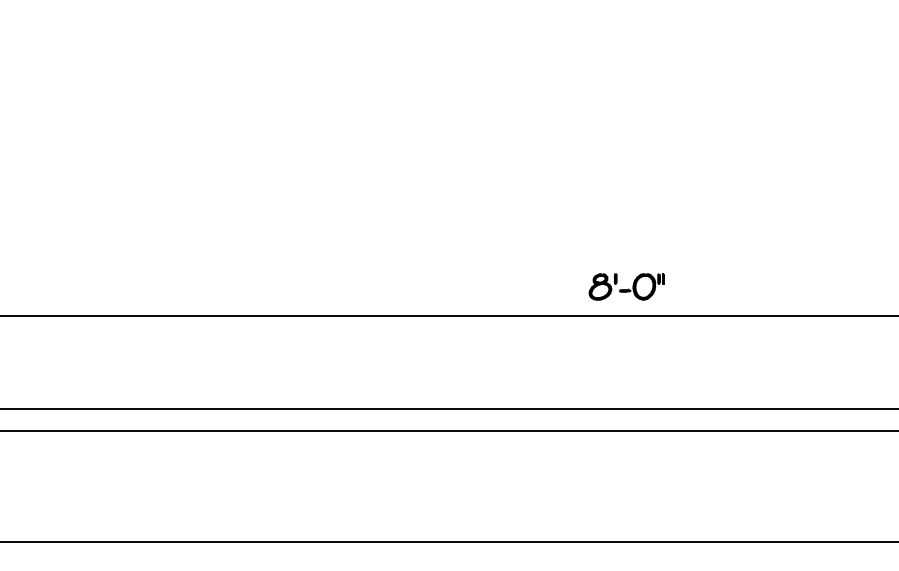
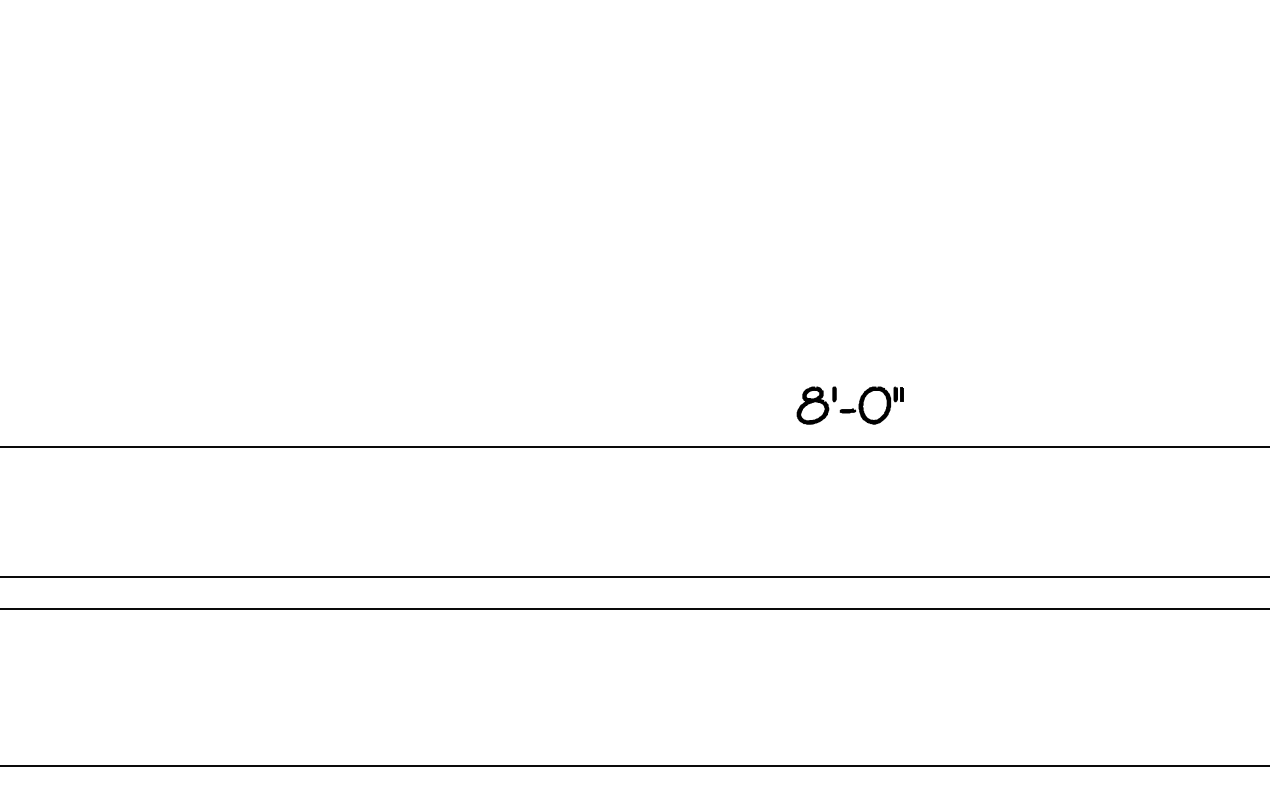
part: (626, 286) -> (849, 404), moved

